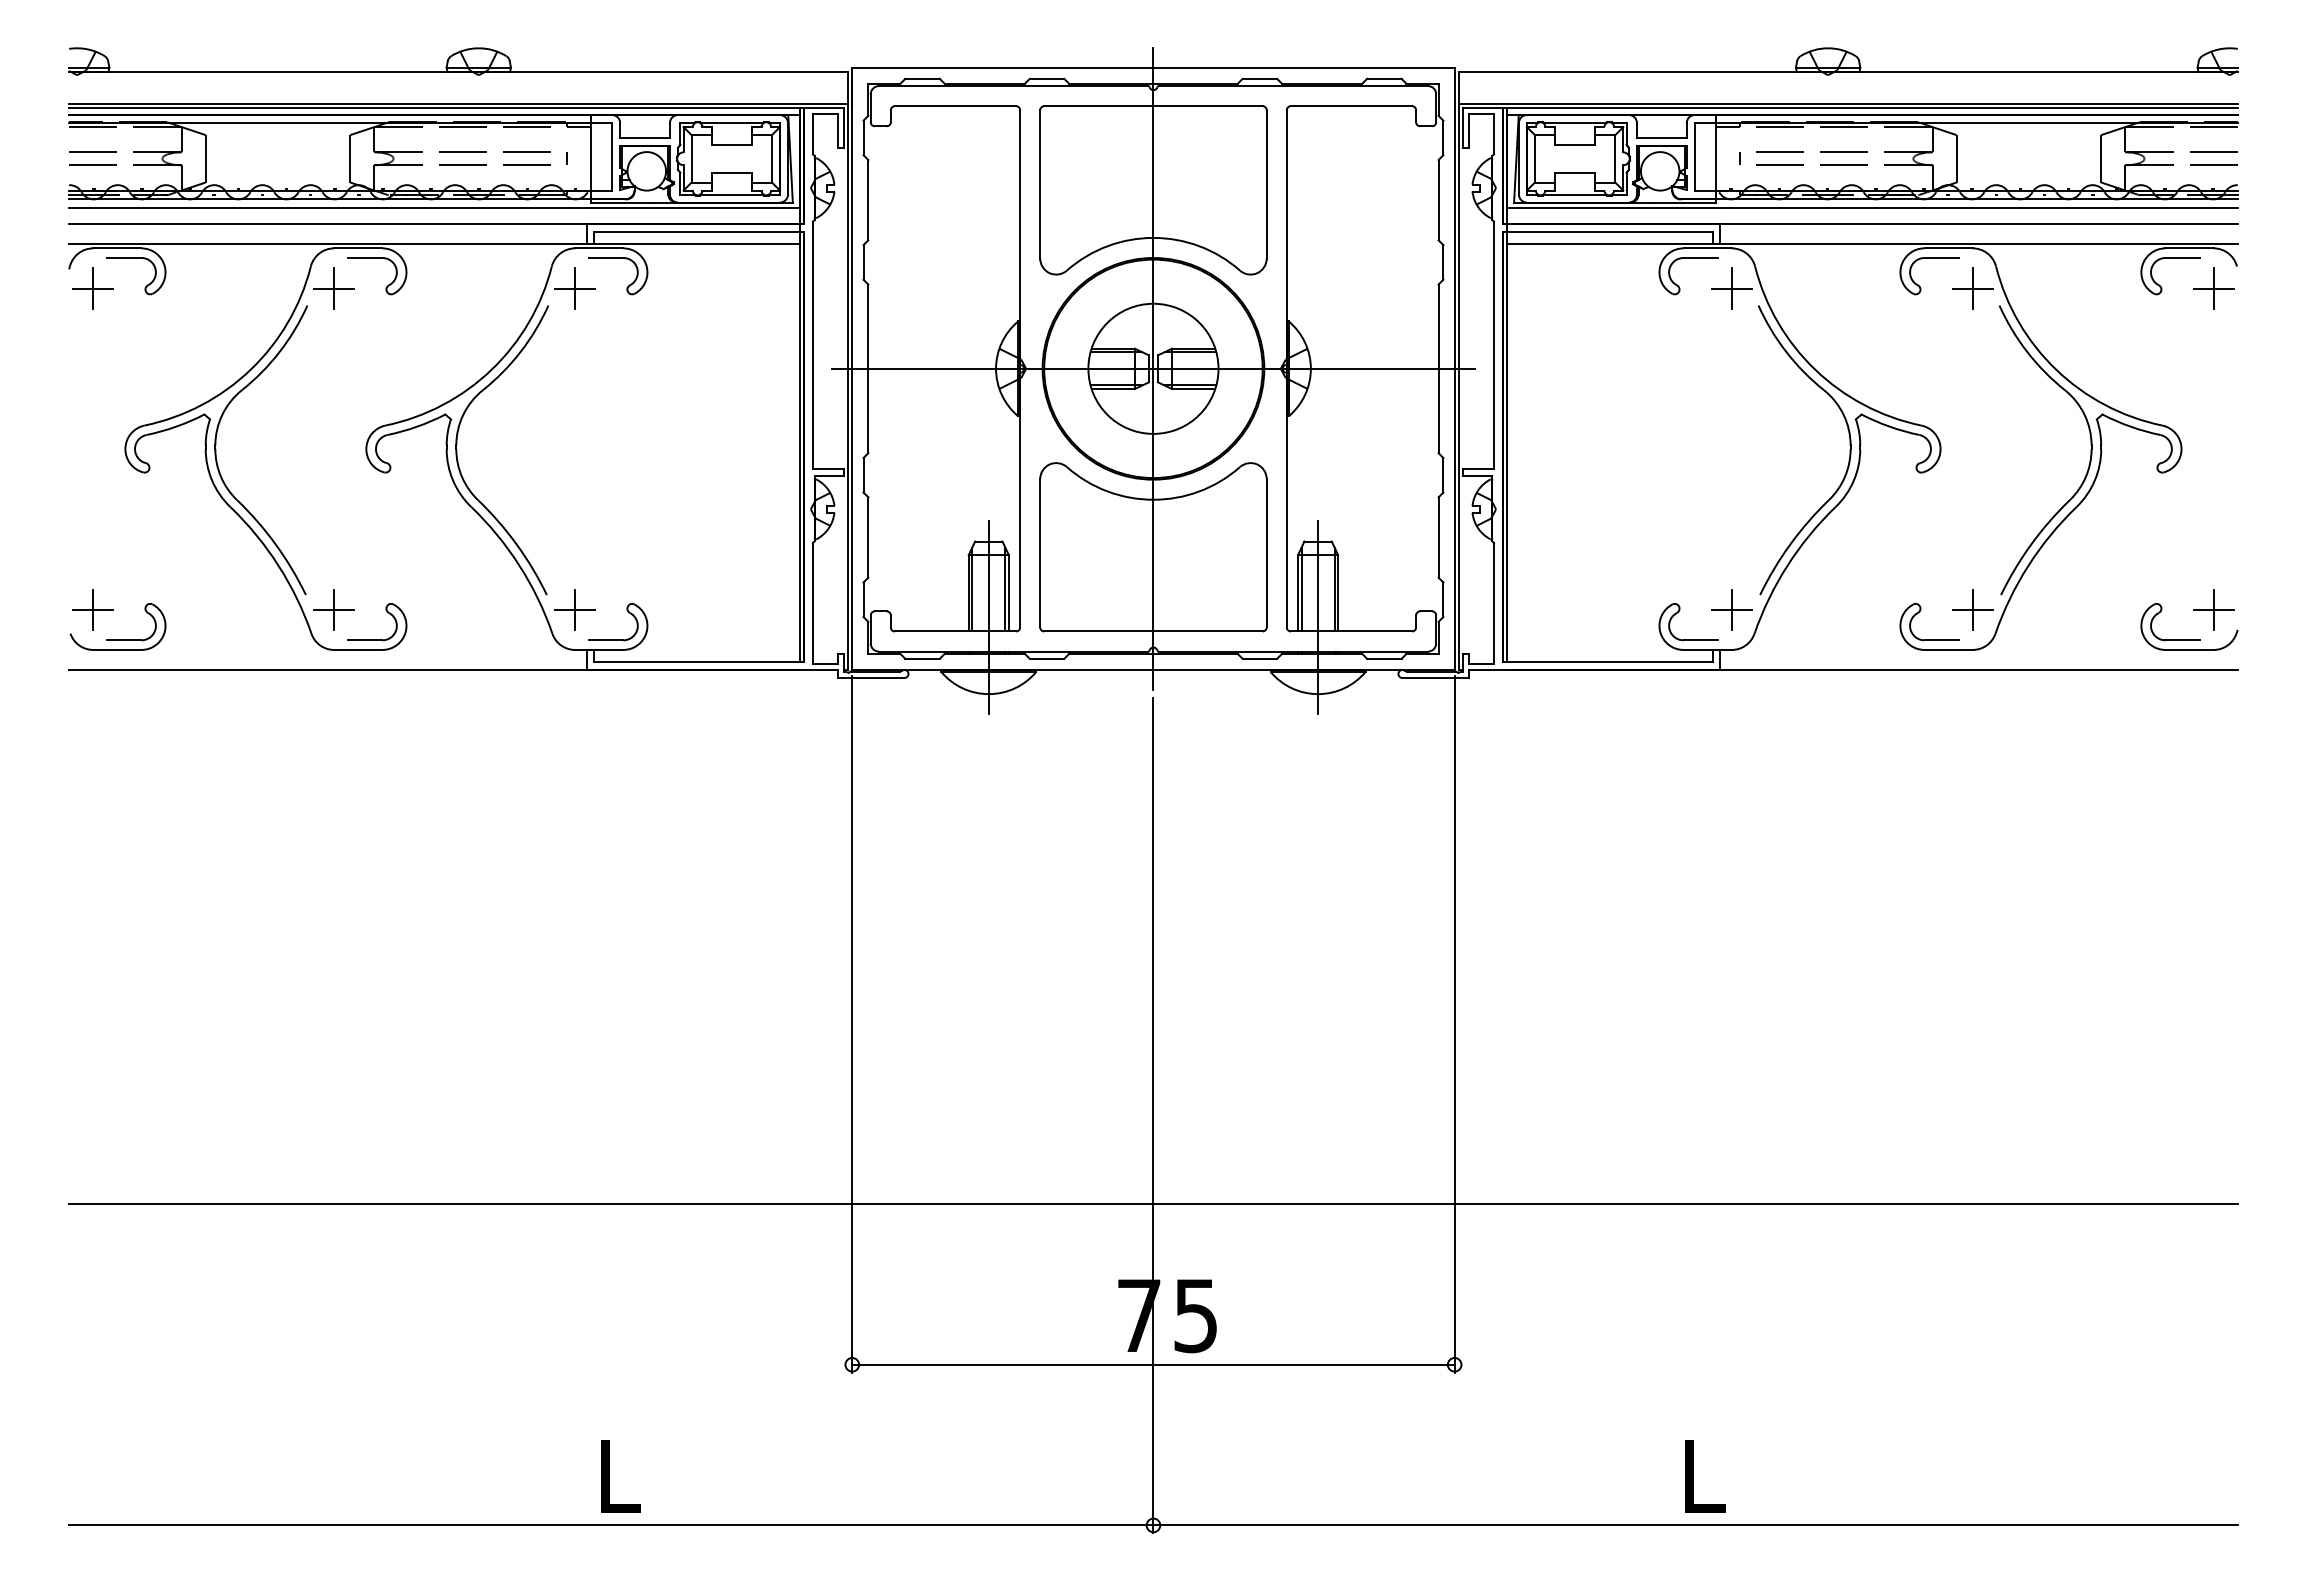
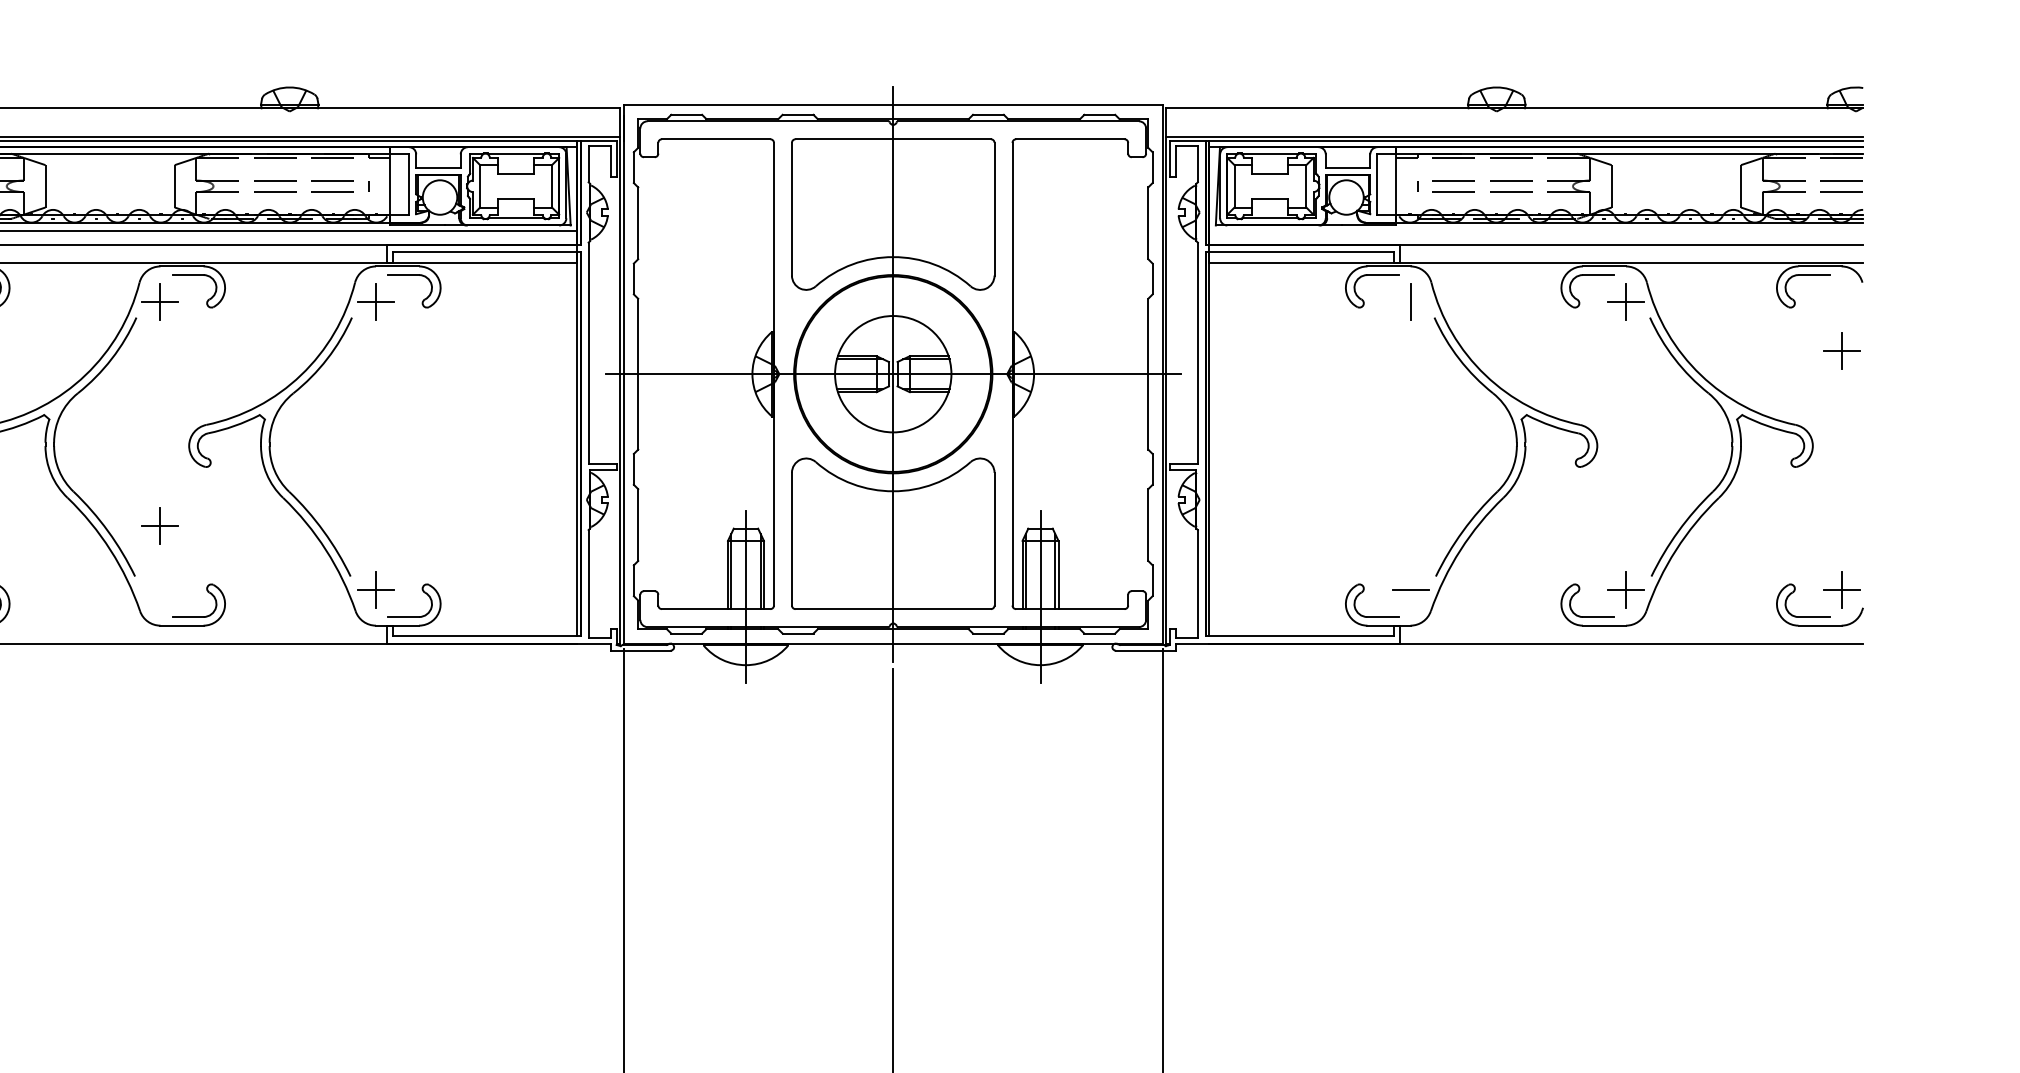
line: (1871, 208) -> (1535, 230), removed
line: (1731, 288) -> (1410, 302), removed
part: (2213, 288) -> (1841, 350), moved
part: (333, 609) -> (159, 525), moved
line: (1731, 609) -> (1410, 589), removed

